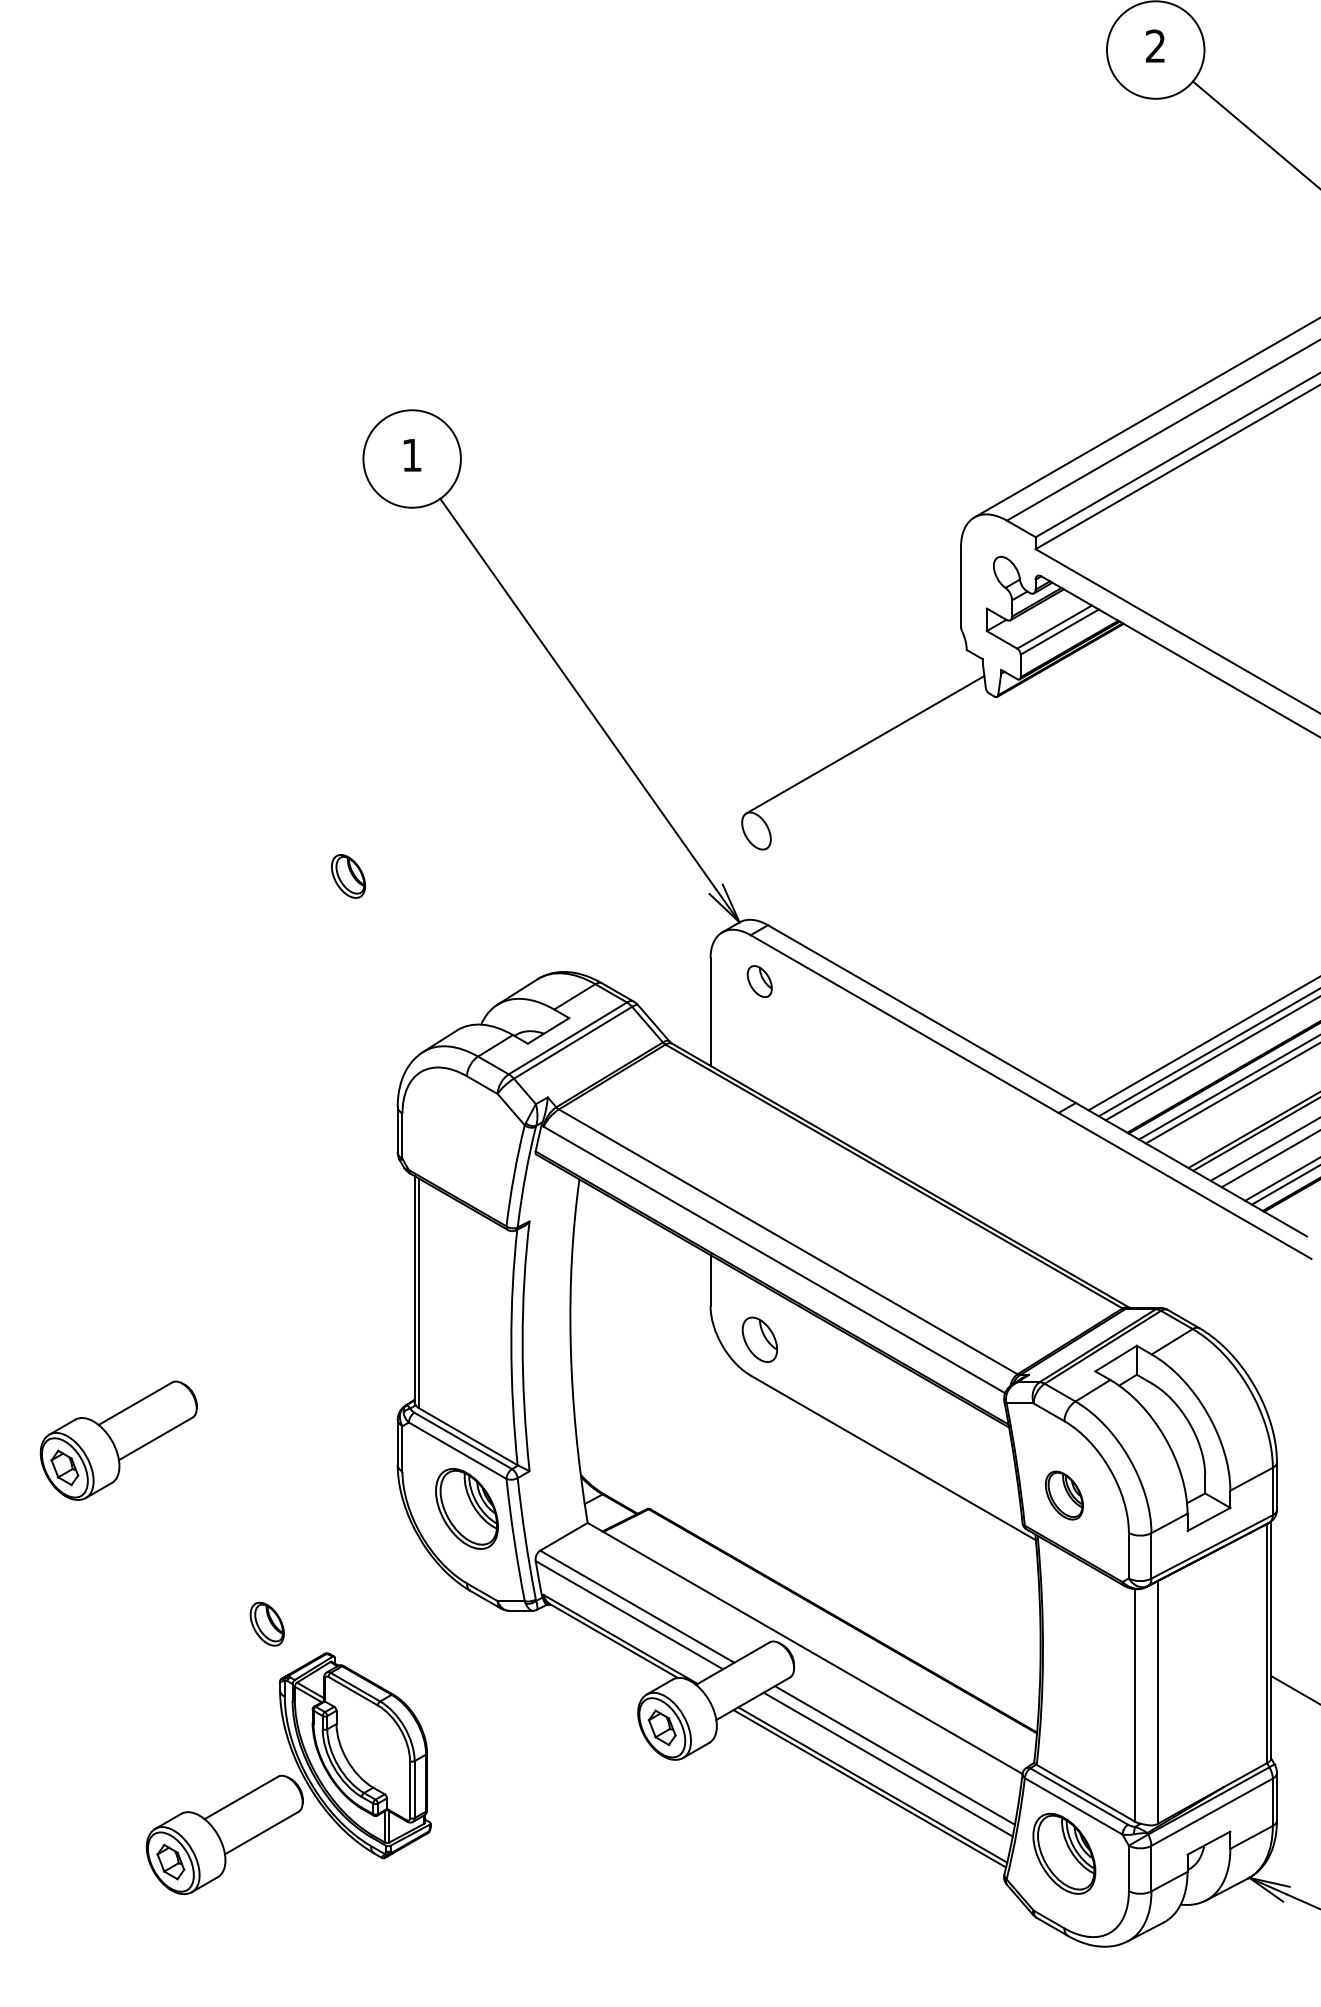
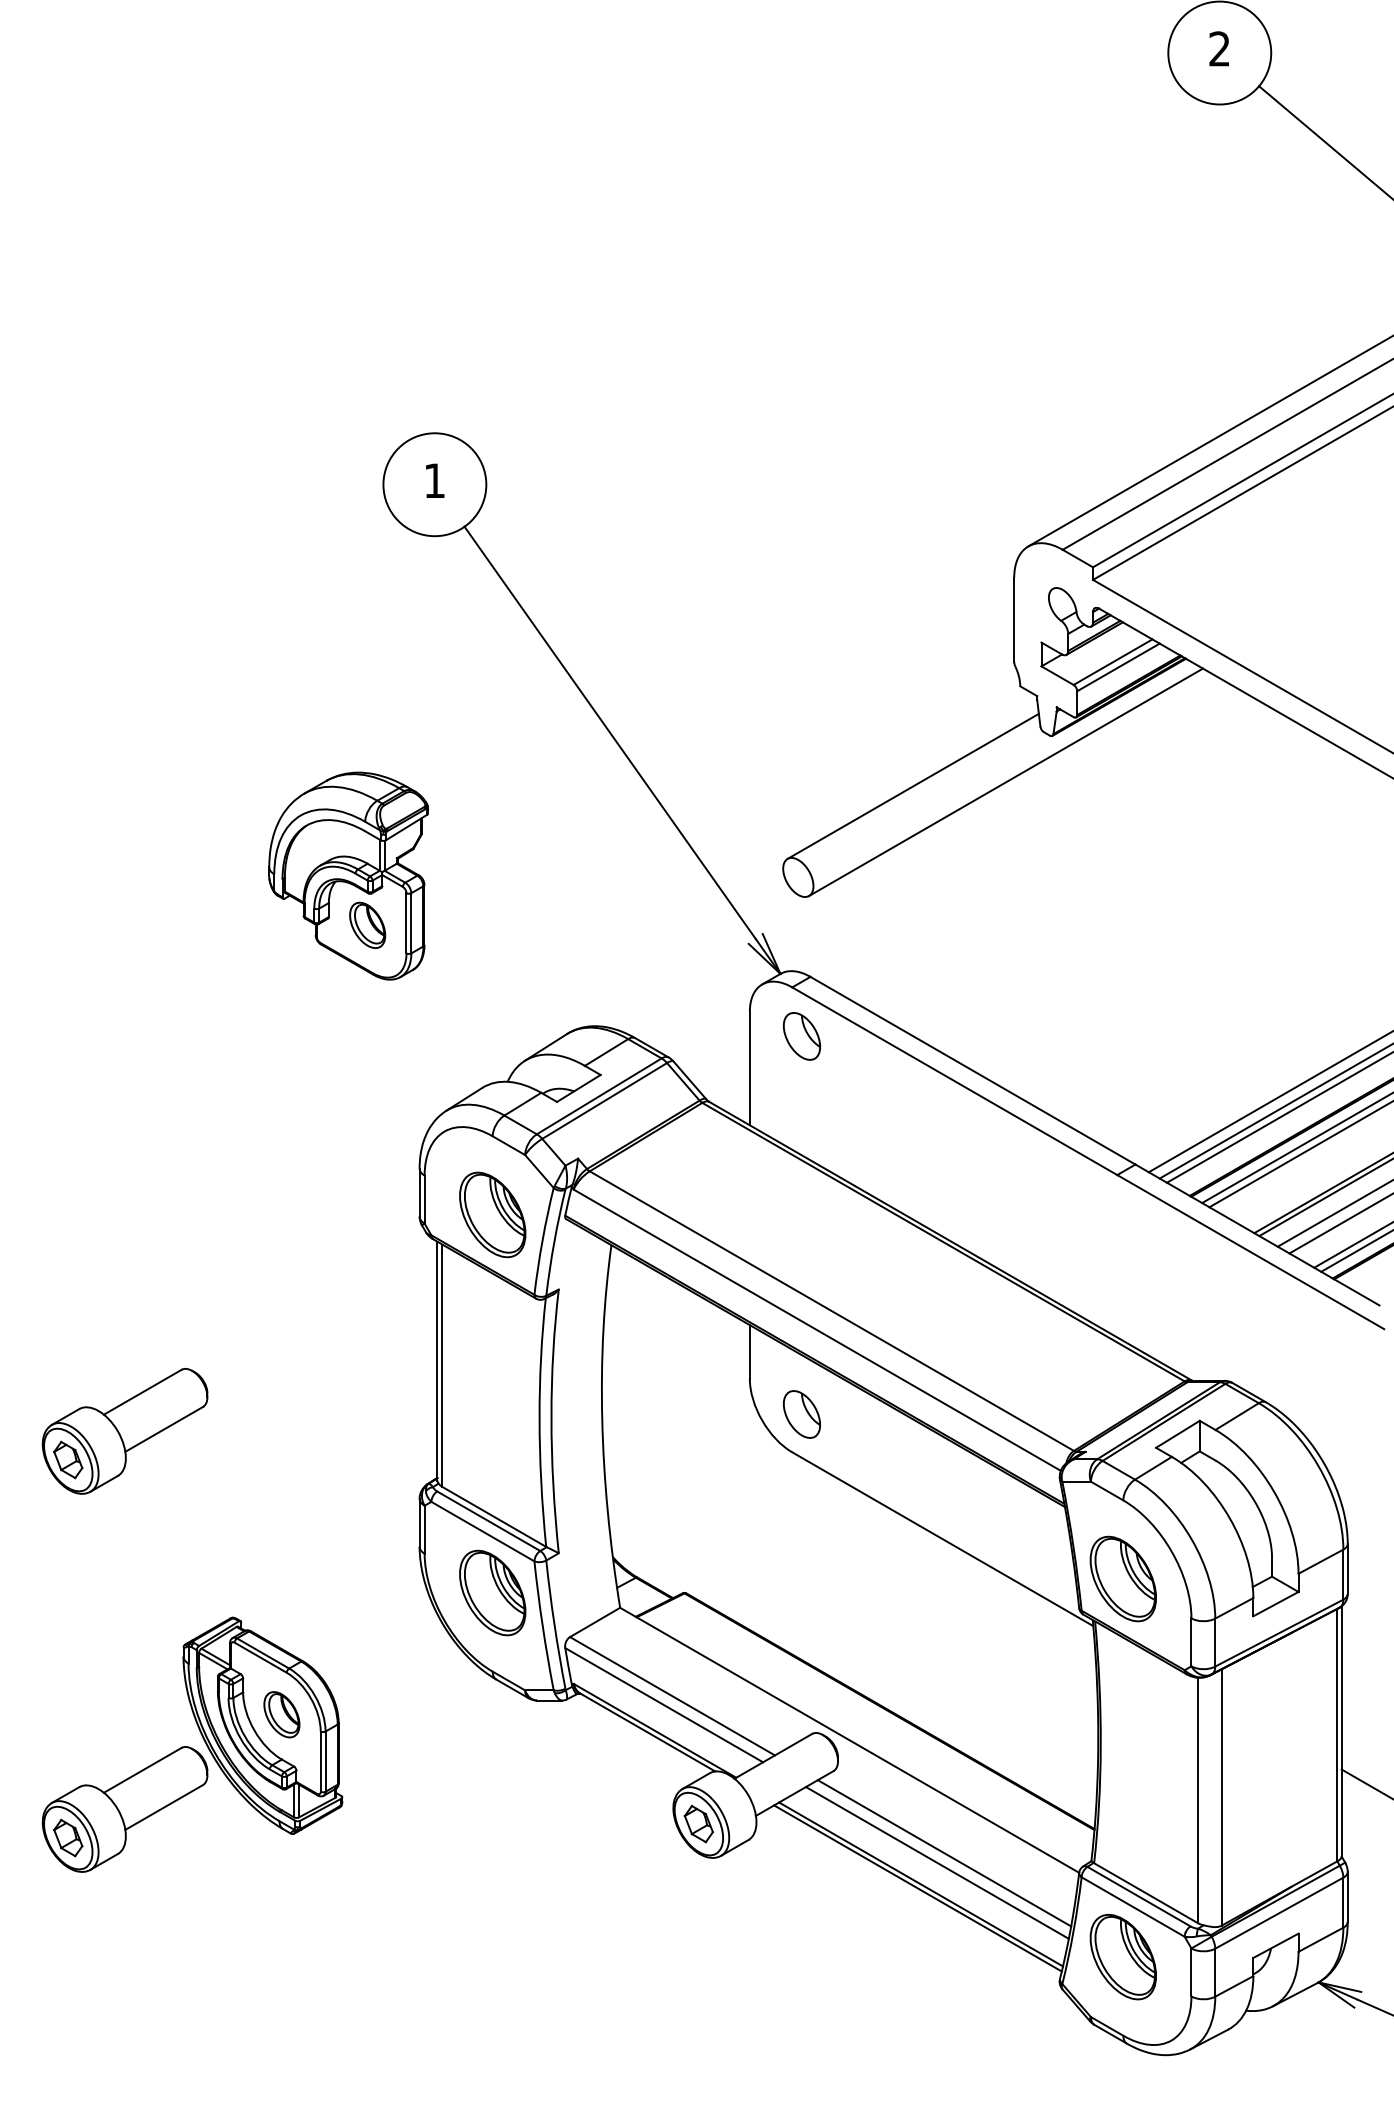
line: (952, 740) -> (1005, 781), added
part: (330, 829) -> (348, 875), added
part: (759, 981) -> (801, 1036), size x1.43
part: (466, 1150) -> (492, 1214), added
part: (118, 1440) -> (124, 1431), moved
part: (1064, 1495) -> (1123, 1578), size x1.67
part: (288, 1773) -> (192, 1744), moved

